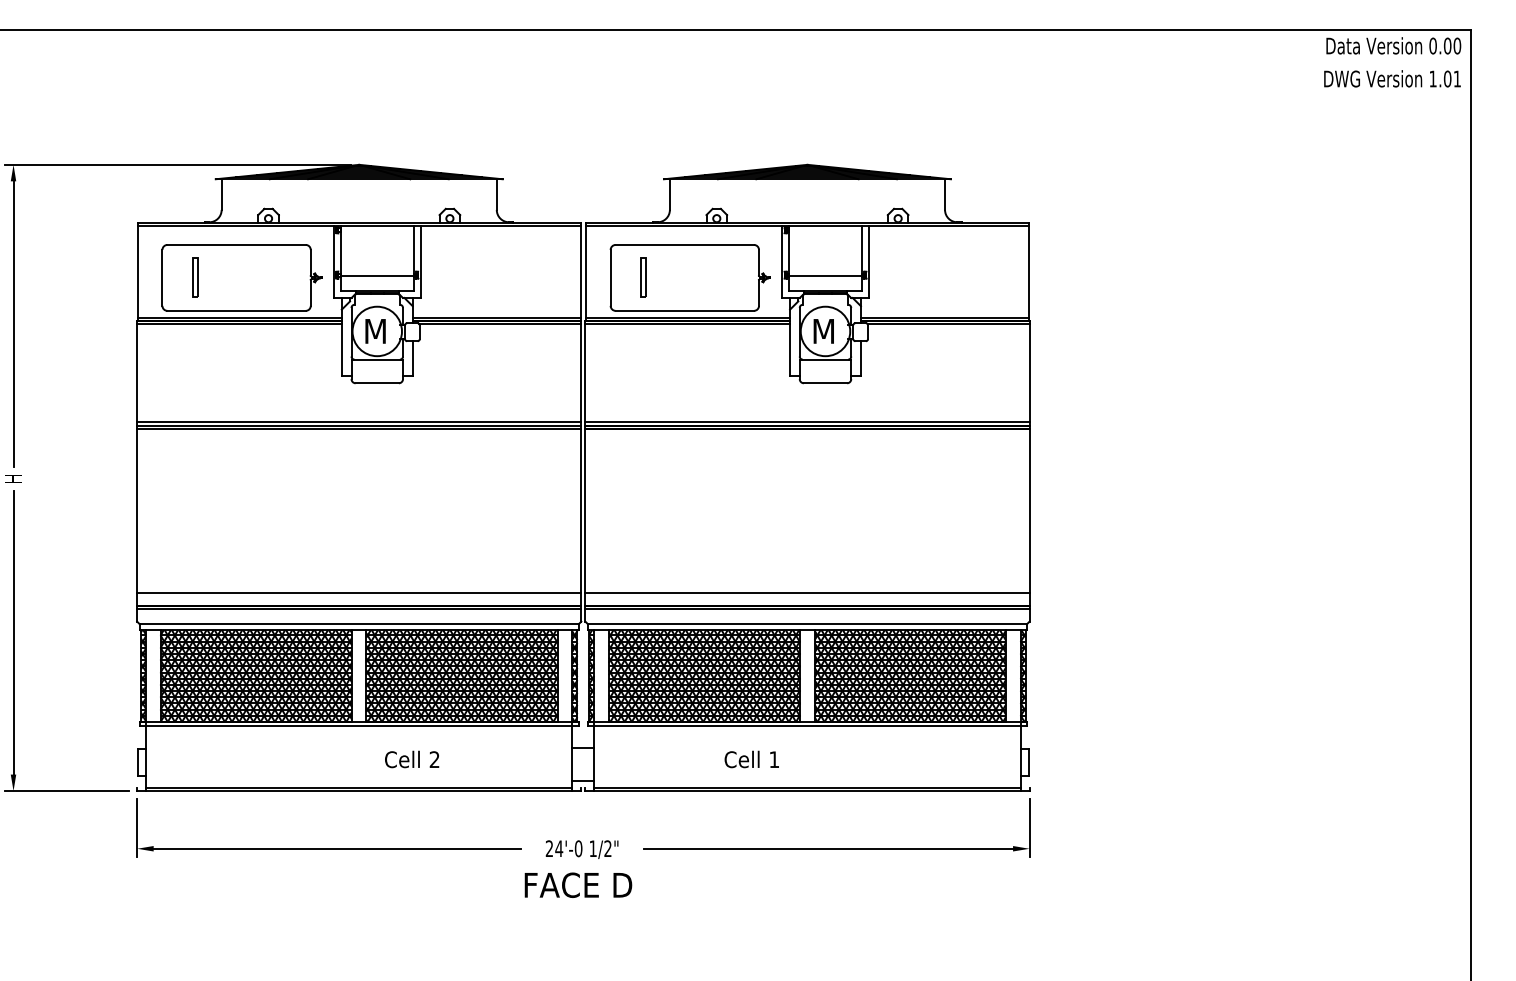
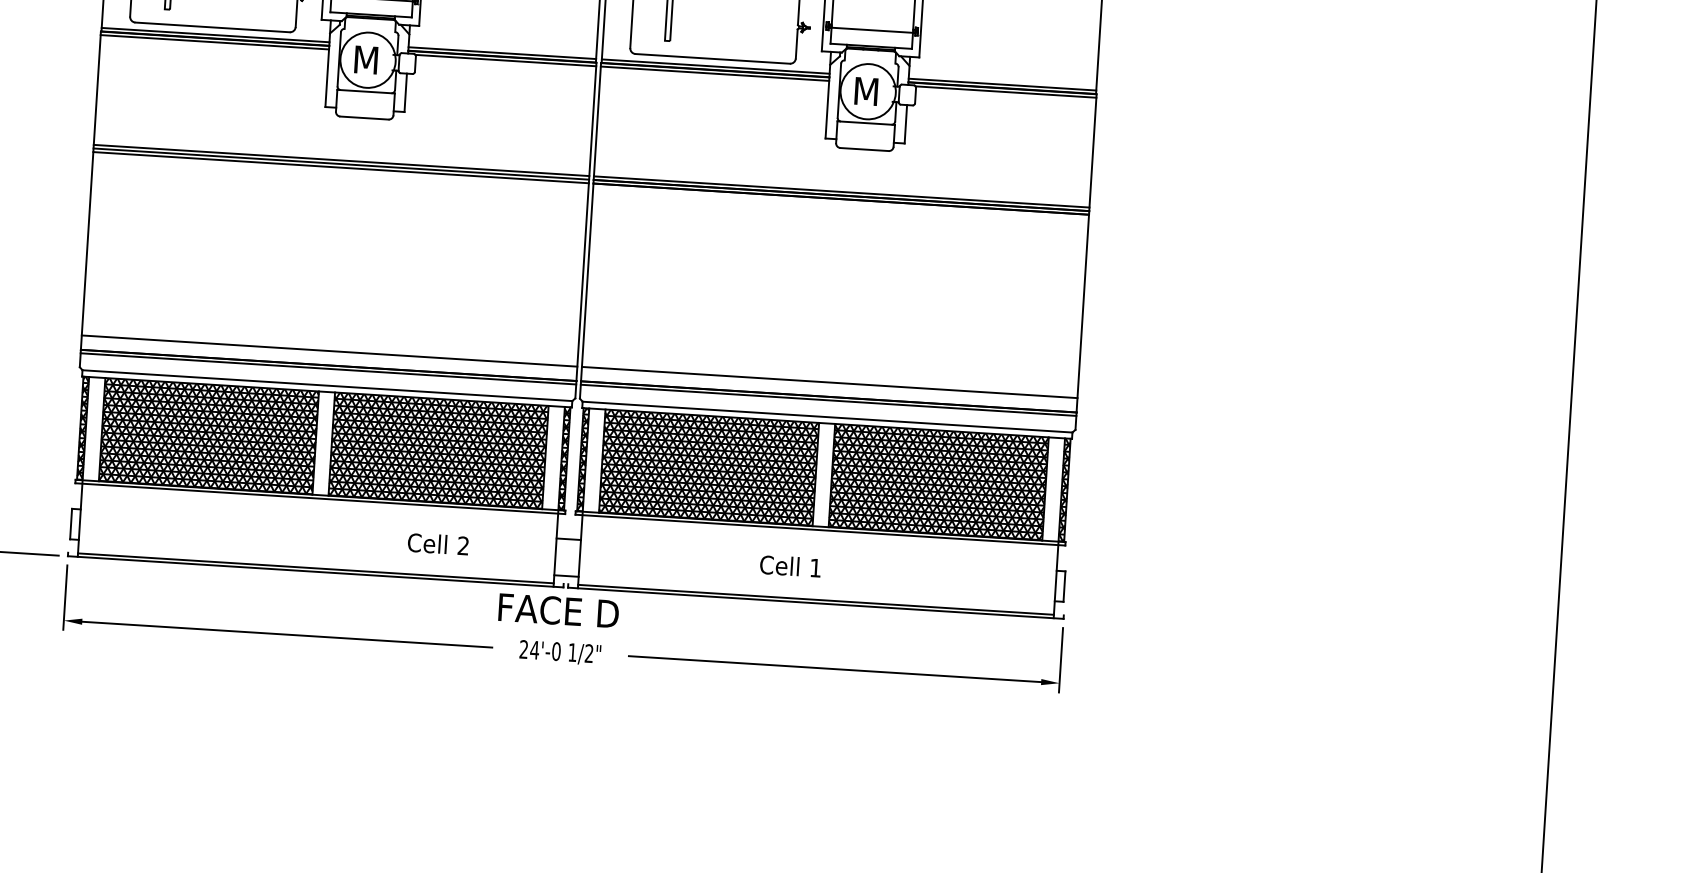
text: (412, 759) -> (438, 544), moved
text: (751, 759) -> (790, 566), moved
text: (578, 884) -> (558, 610), moved

